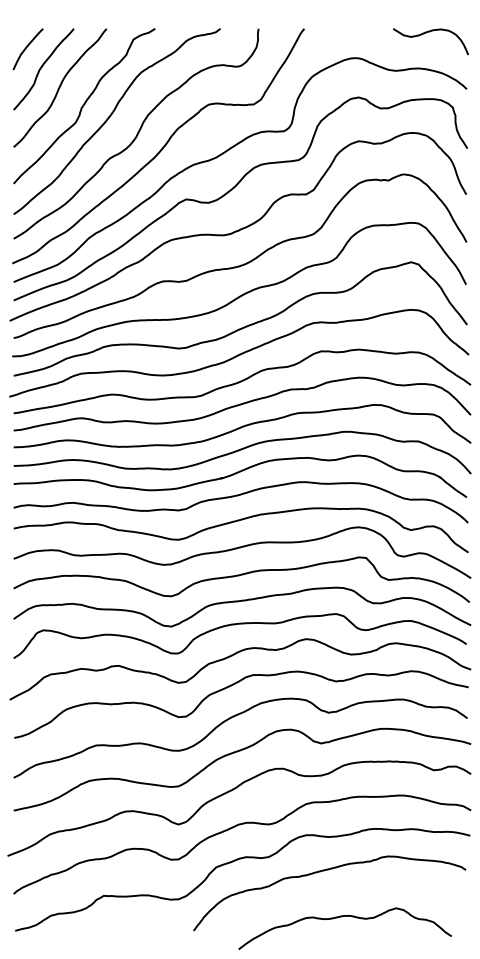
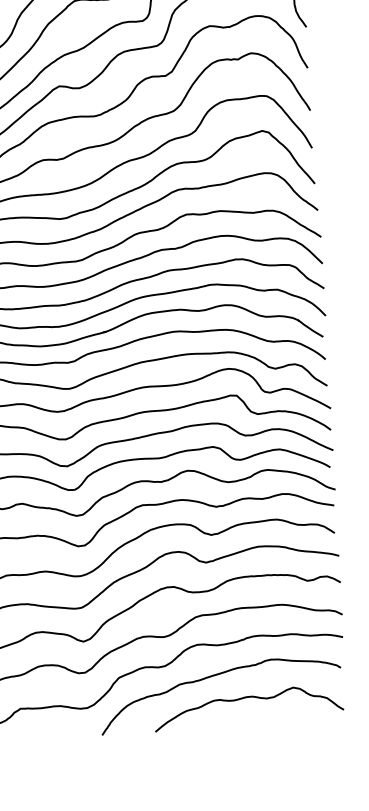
curve: (342, 917) -> (246, 698), moved

